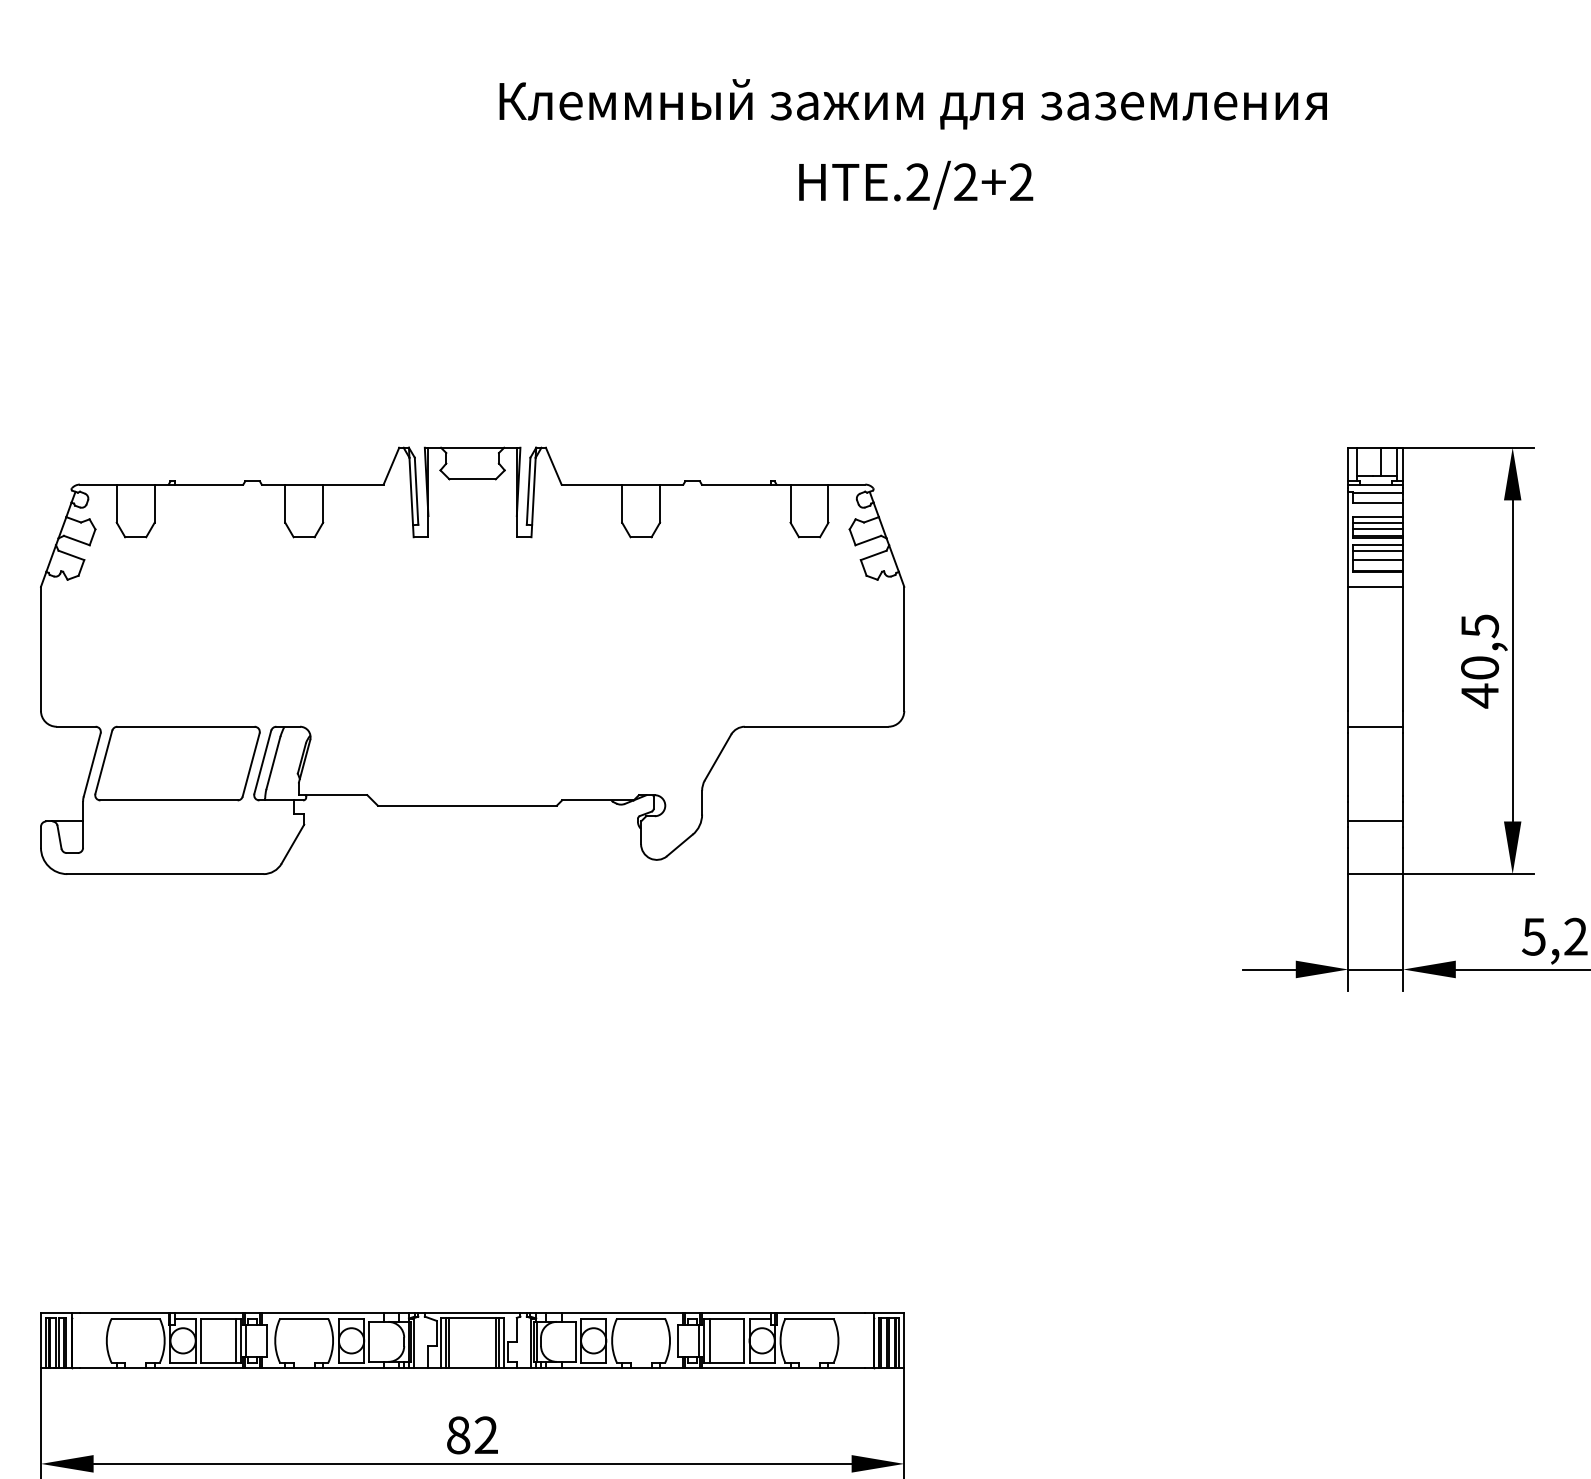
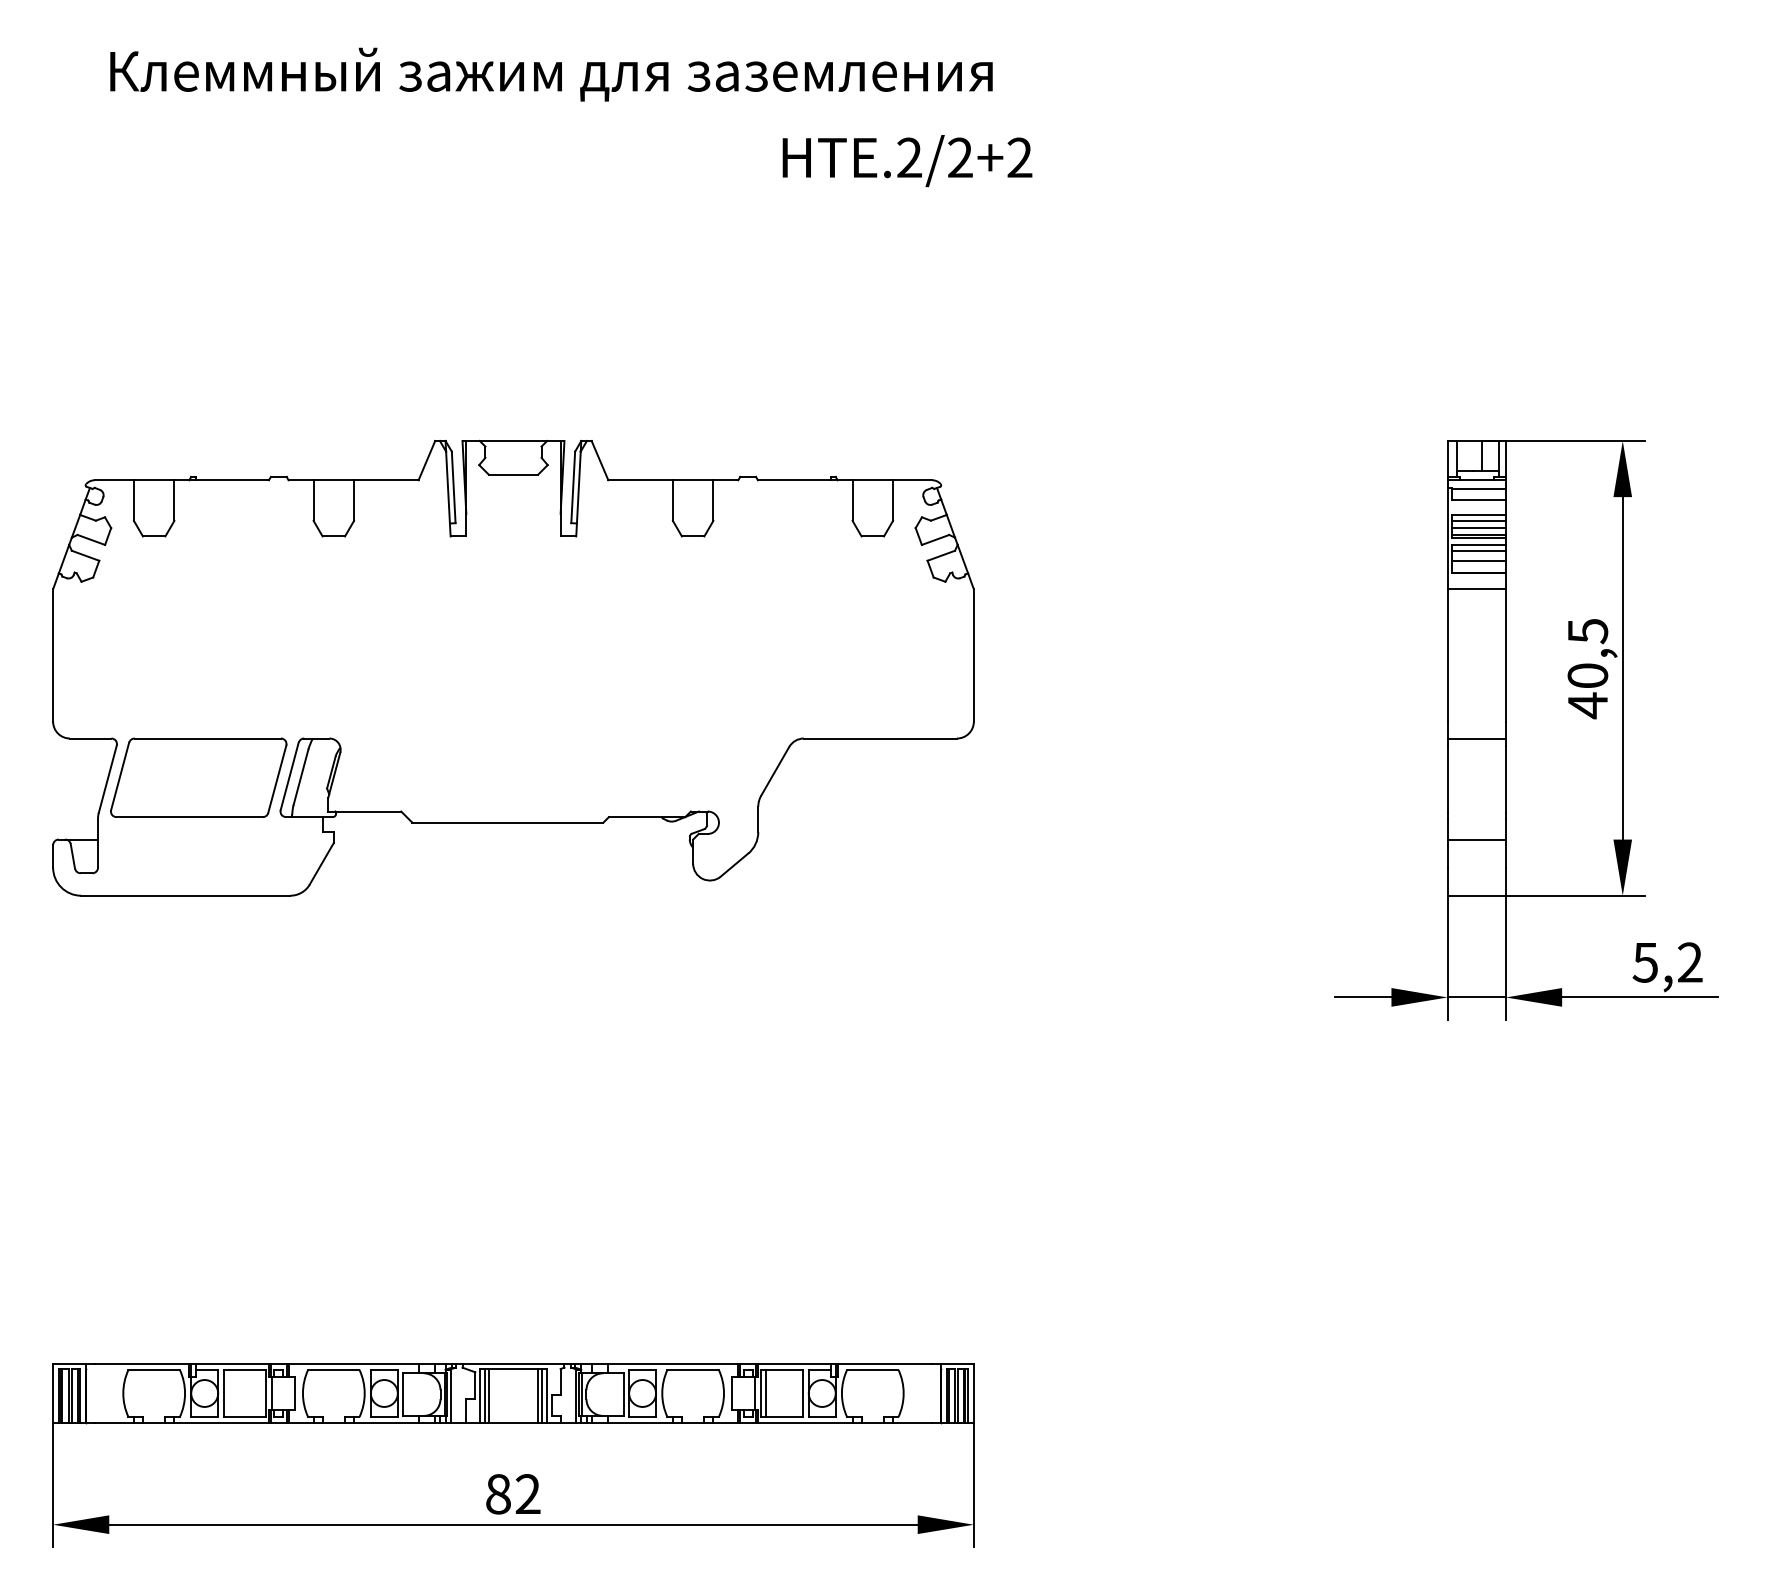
text: (913, 104) -> (551, 74), moved
text: (916, 185) -> (907, 161), moved
line: (235, 1340) -> (260, 1393), removed

